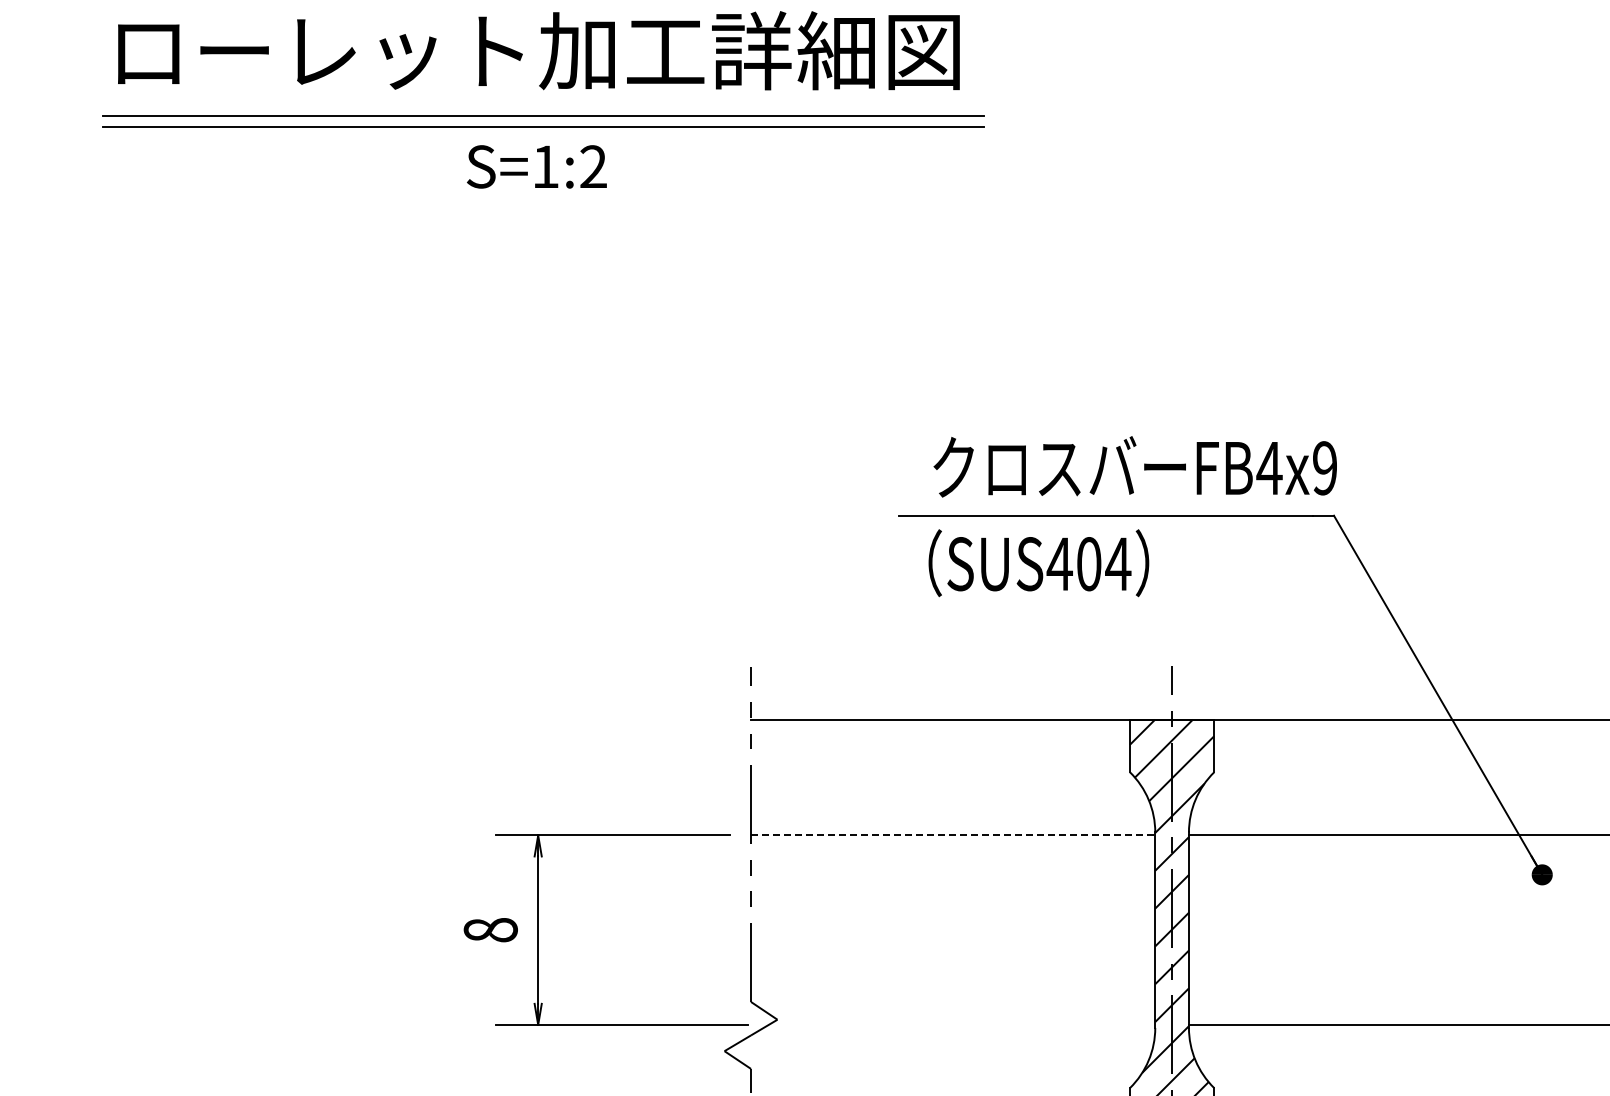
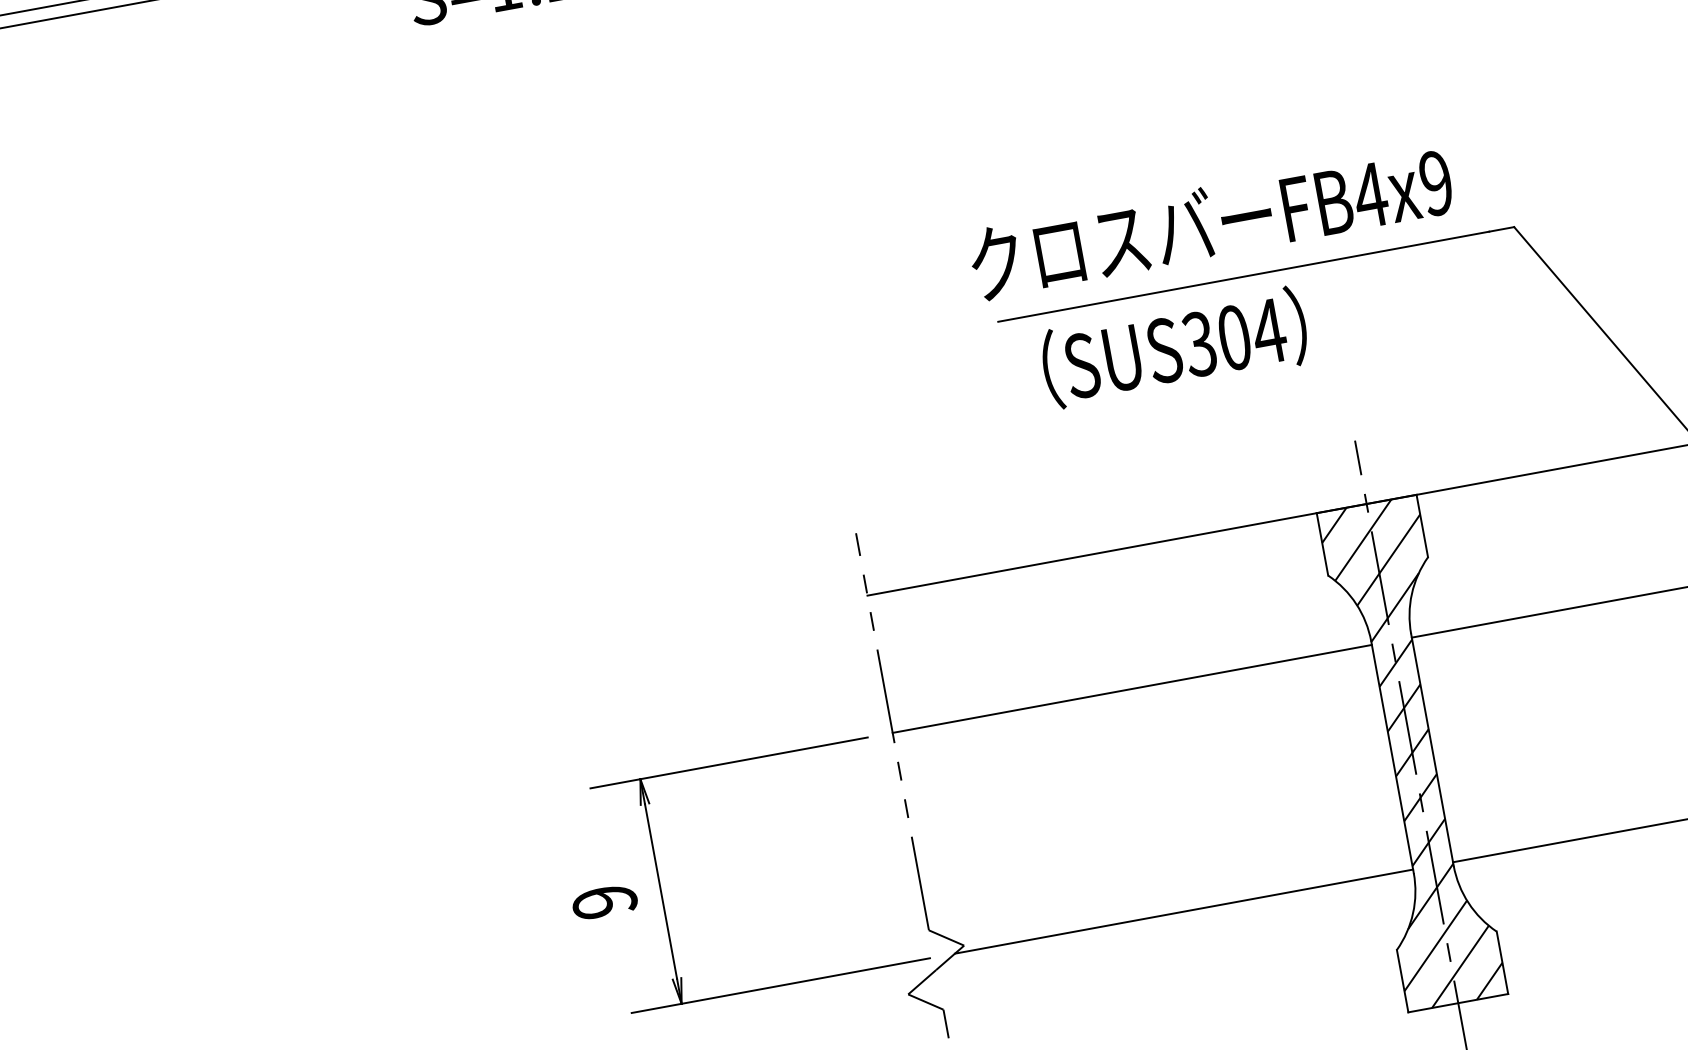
text: (1134, 466) -> (1210, 222), moved
text: (1059, 564) -> (1199, 344), SUS404 -> SUS304
line: (953, 835) -> (1132, 688), dashed -> solid
text: (490, 930) -> (604, 902), 8 -> 9
line: (961, 1024) -> (1183, 911), added

